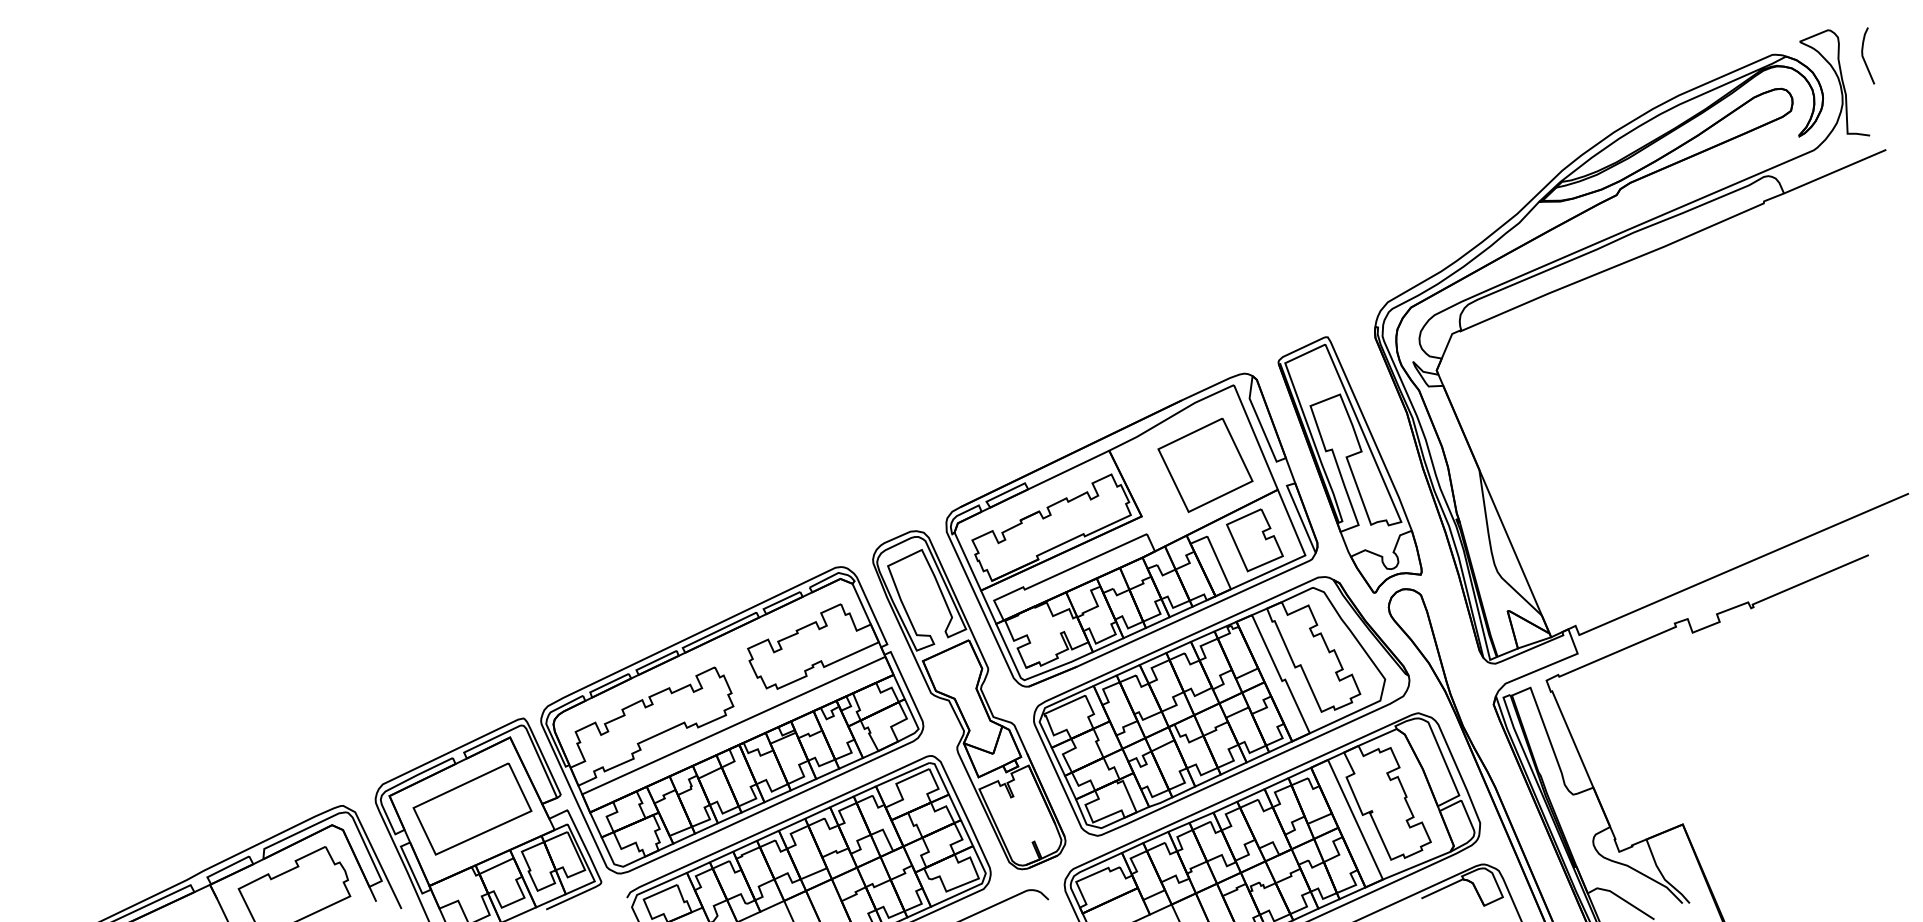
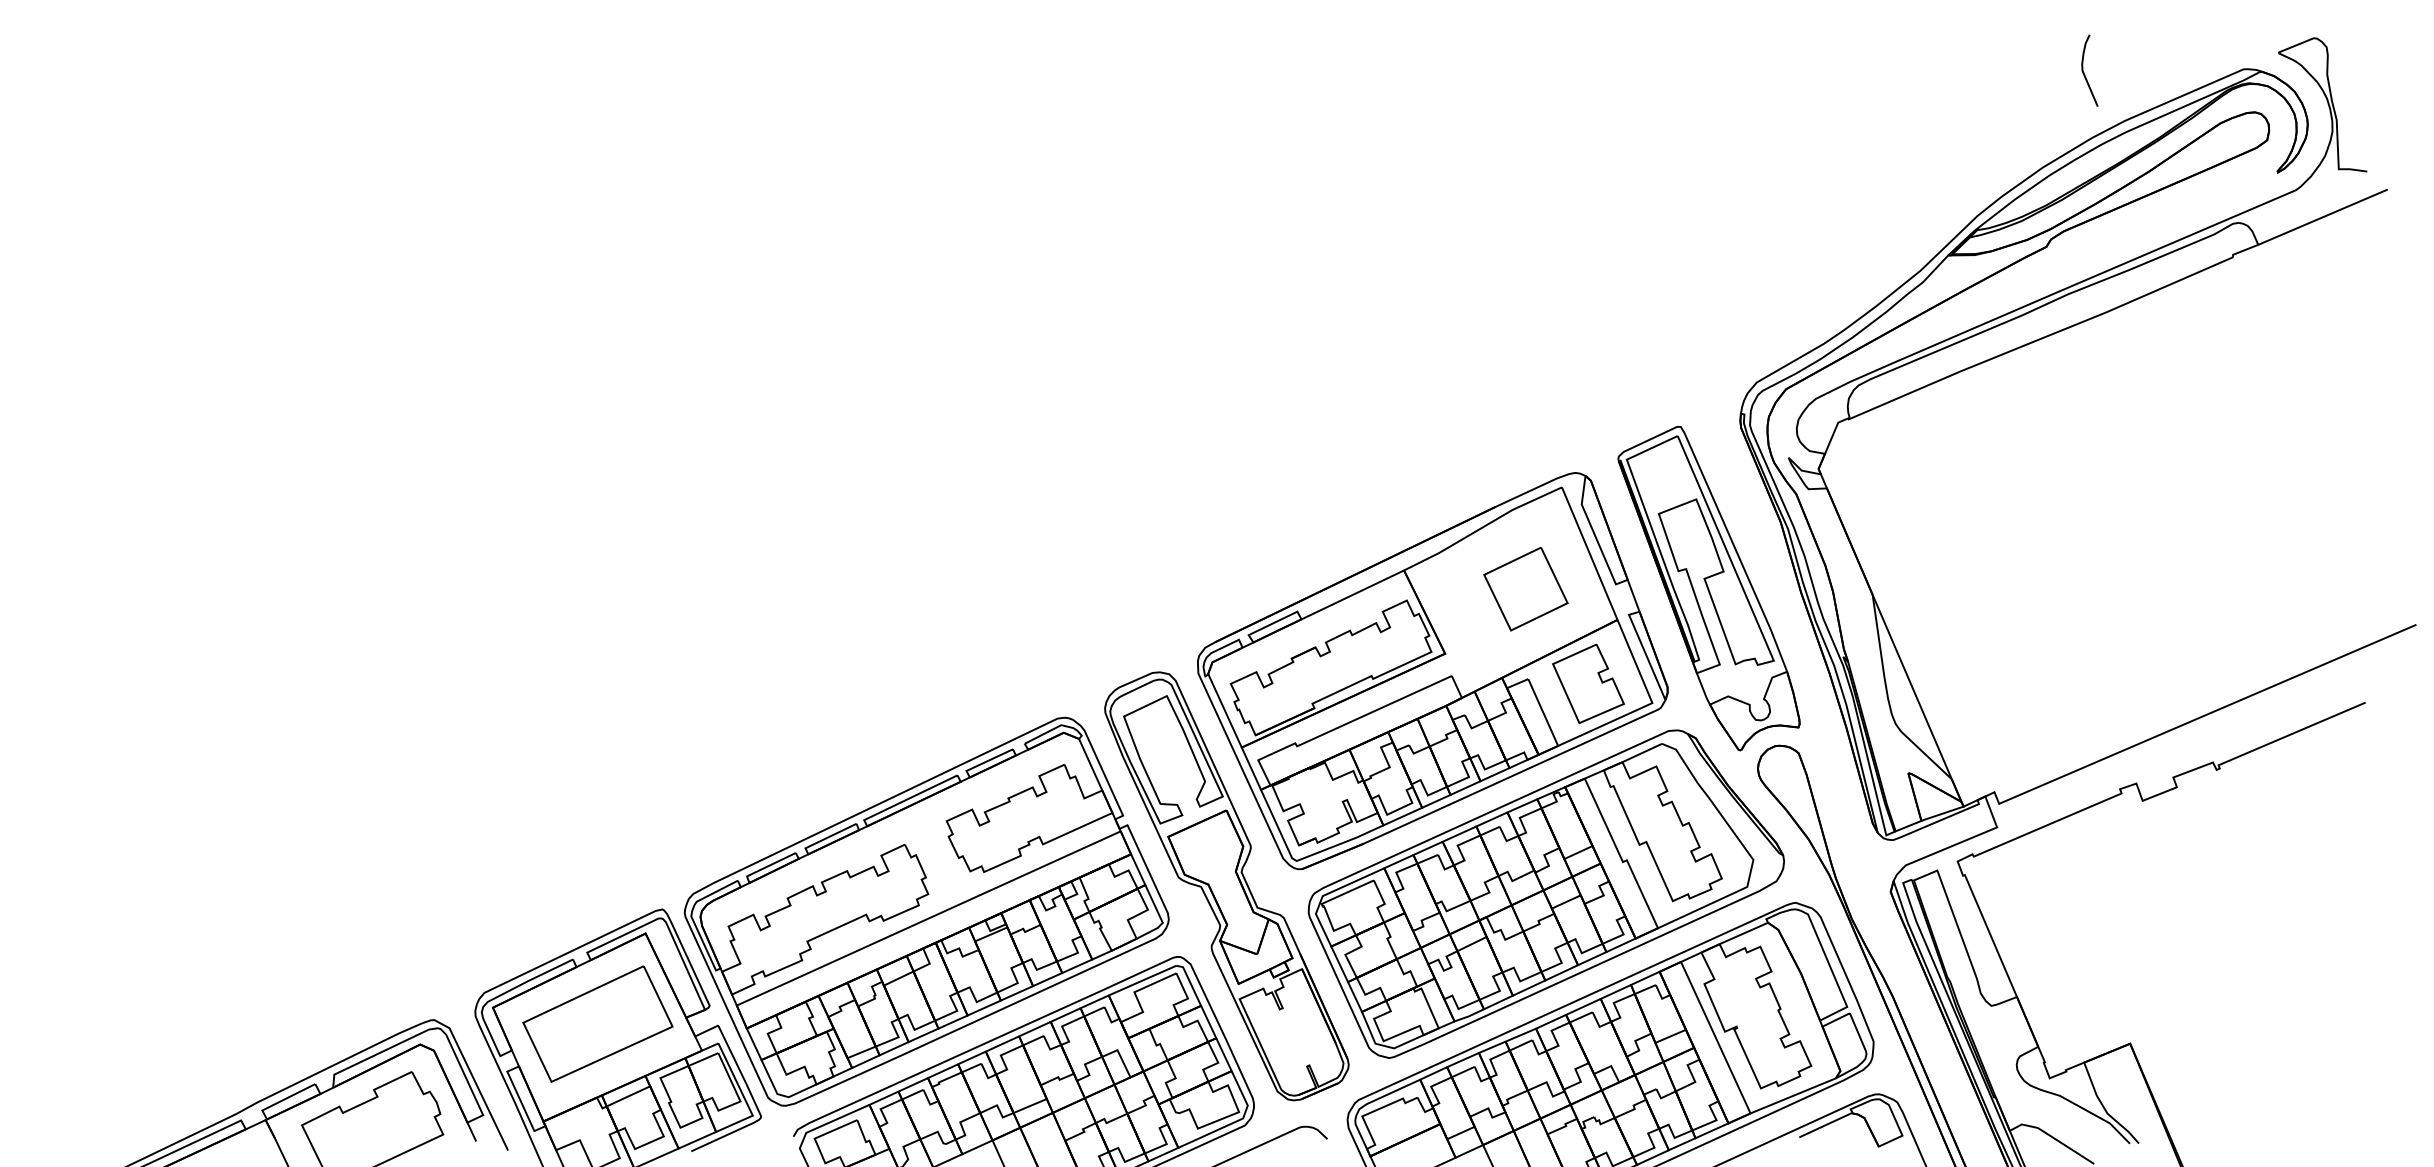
curve: (1863, 57) -> (2084, 72), moved
part: (1205, 465) -> (1525, 589), size x0.7

